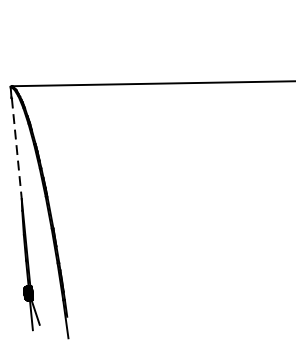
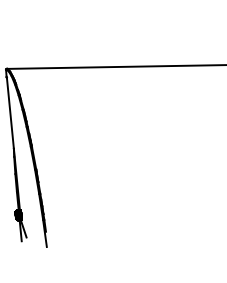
line: (16, 149) -> (10, 113), dashed -> solid

